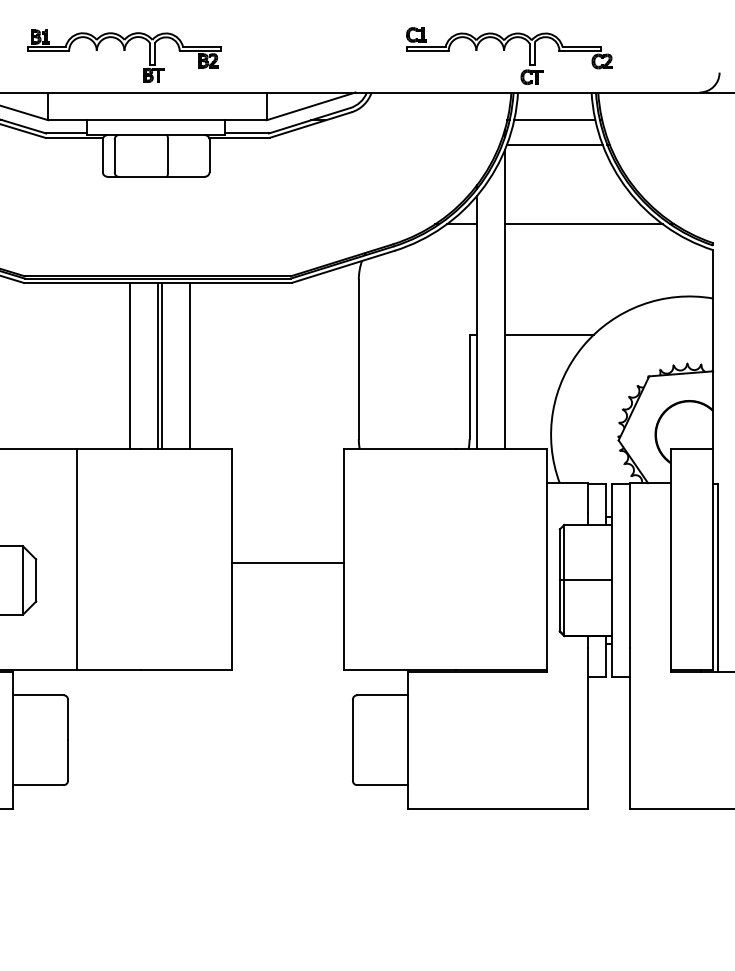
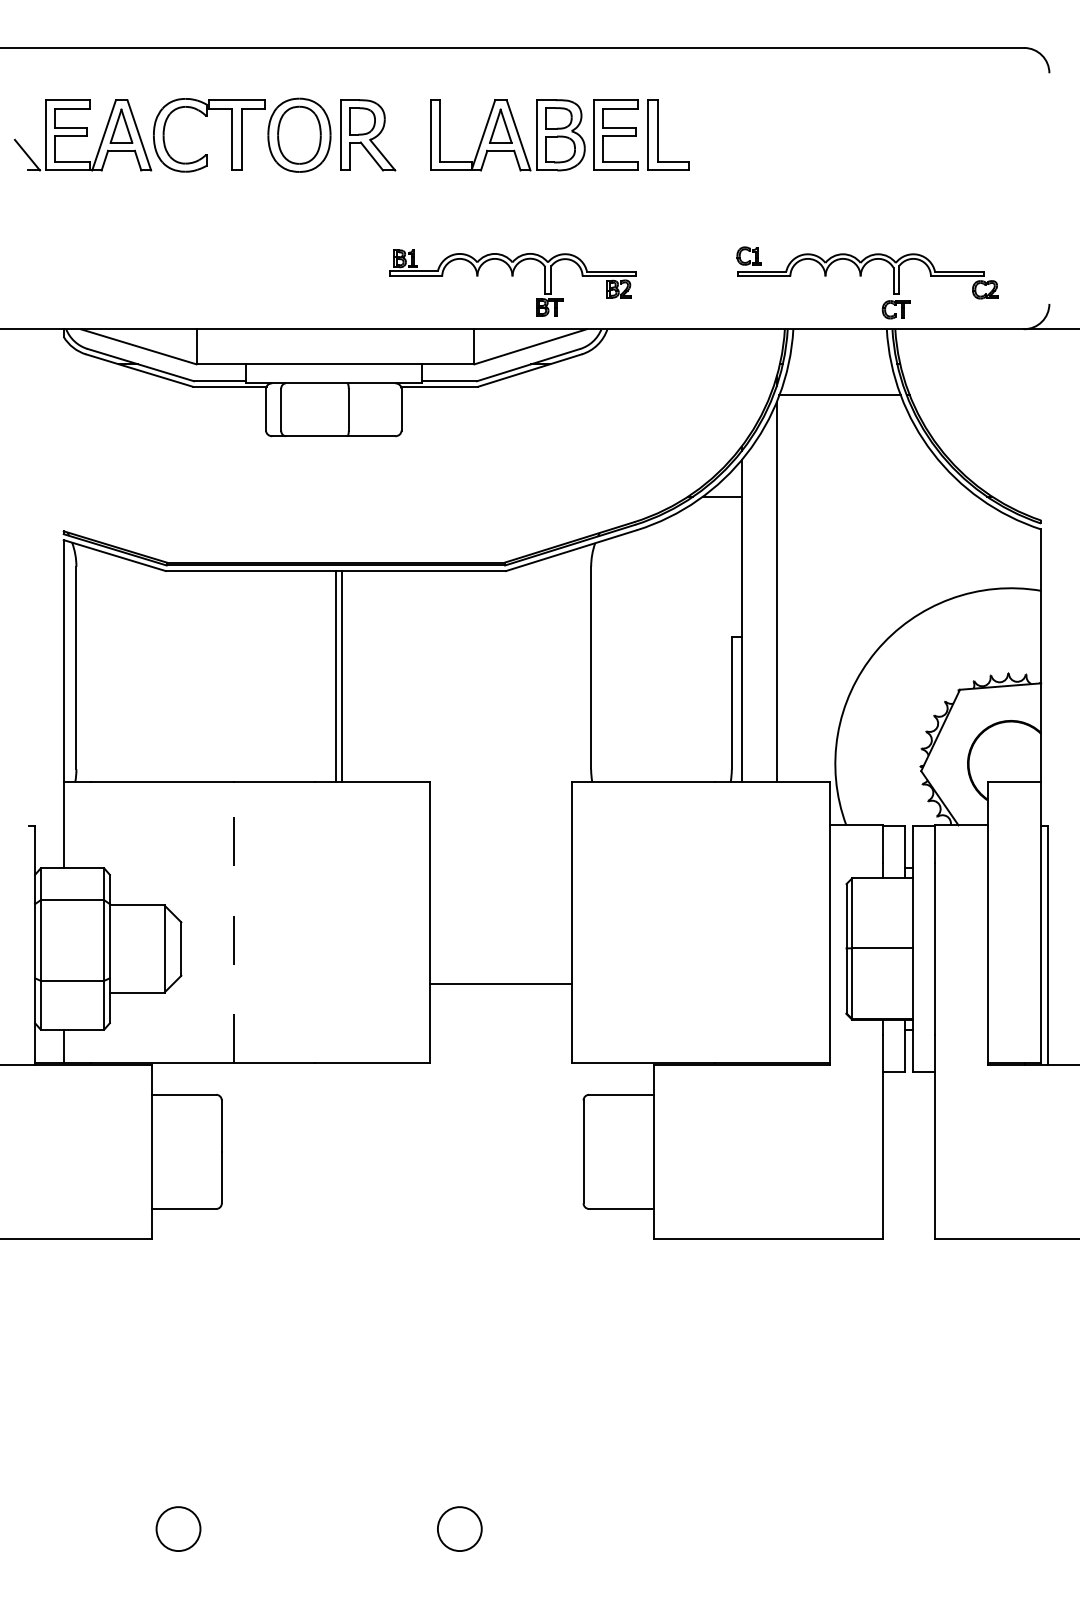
part: (504, 51) -> (861, 276), moved
part: (124, 55) -> (512, 282), moved
line: (554, 120) -> (839, 364), removed
line: (583, 224) -> (876, 496), removed
line: (548, 335) -> (832, 637), removed
line: (129, 365) -> (300, 676), removed
line: (189, 365) -> (376, 676), removed
line: (77, 559) -> (233, 922), solid -> dashed
line: (287, 562) -> (500, 983), moved

